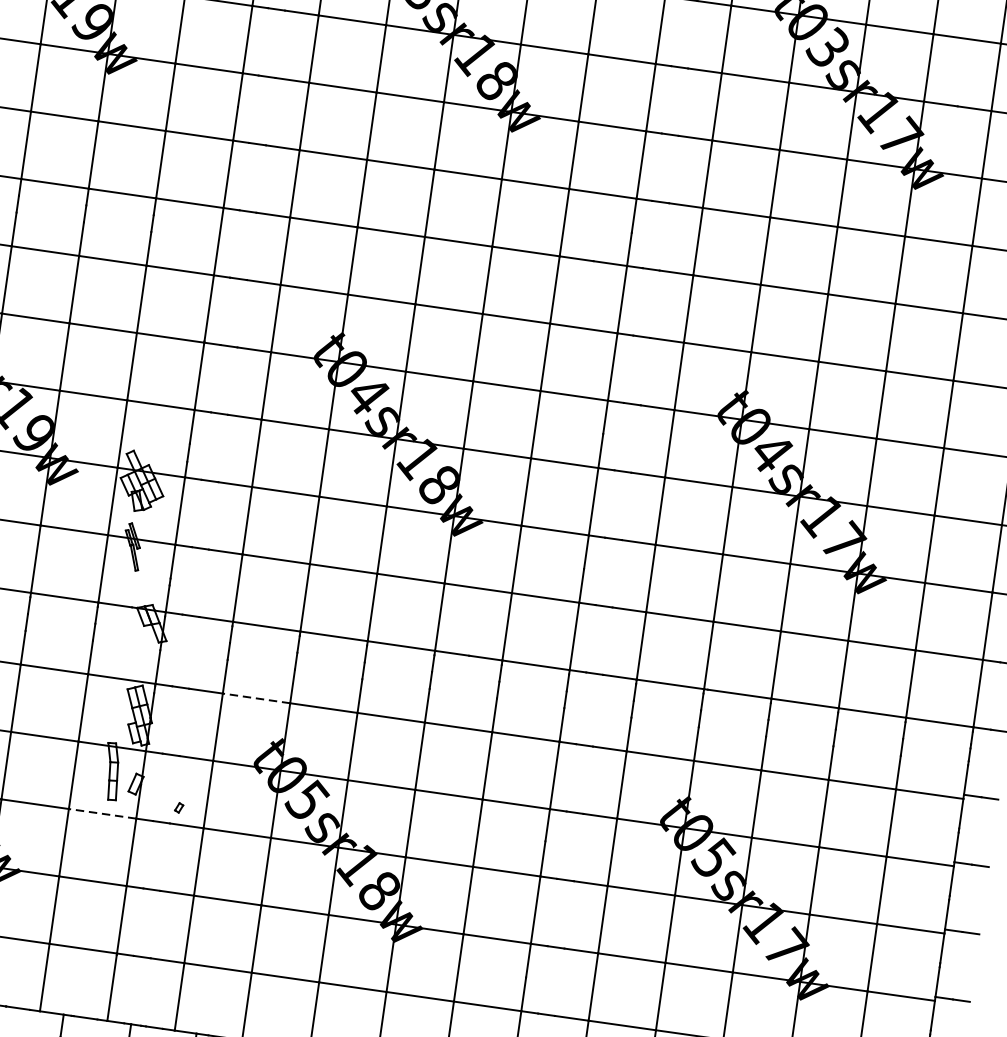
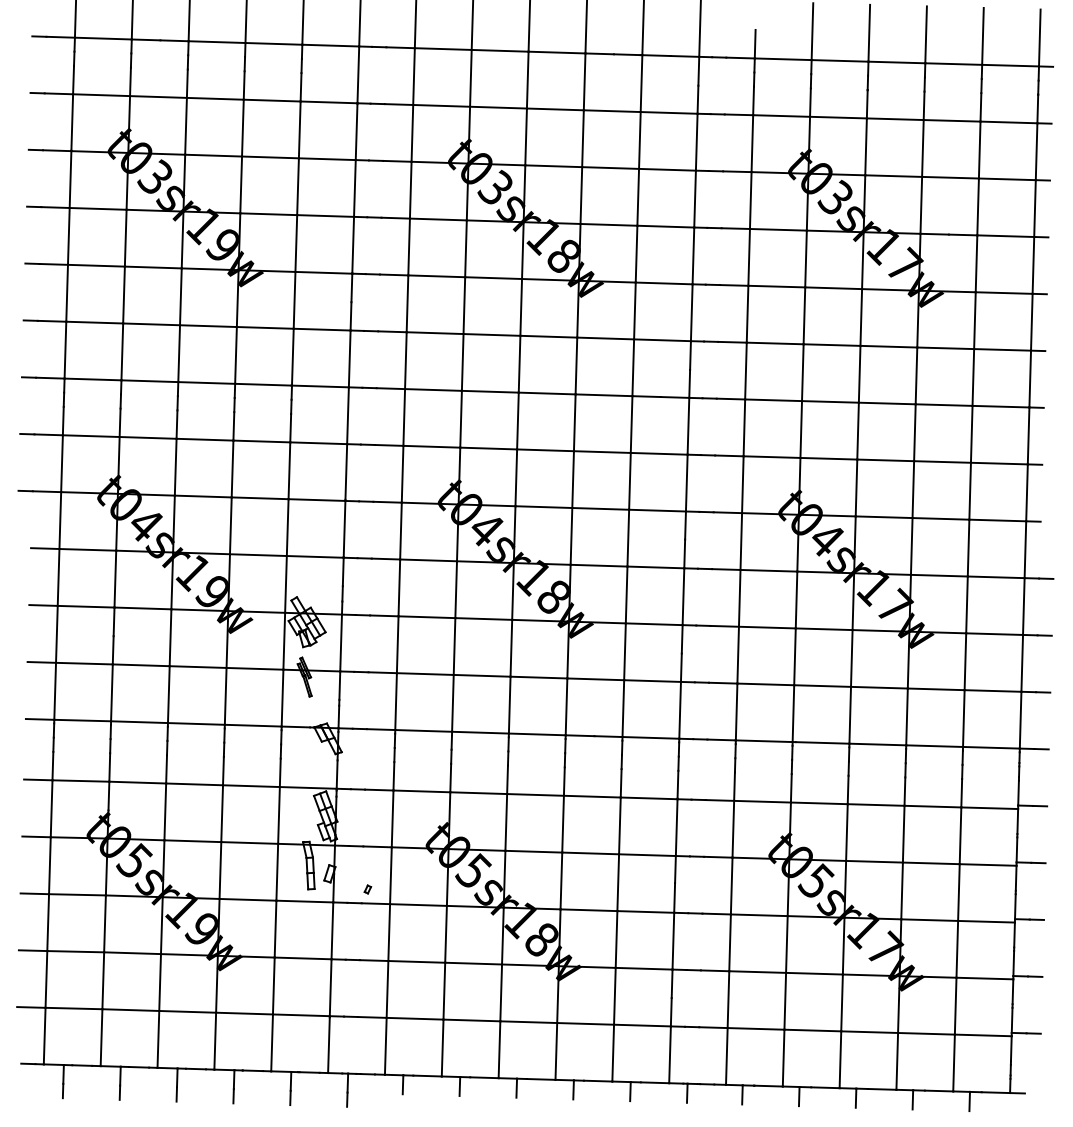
line: (256, 698) -> (421, 791), dashed -> solid
line: (102, 813) -> (304, 901), dashed -> solid

